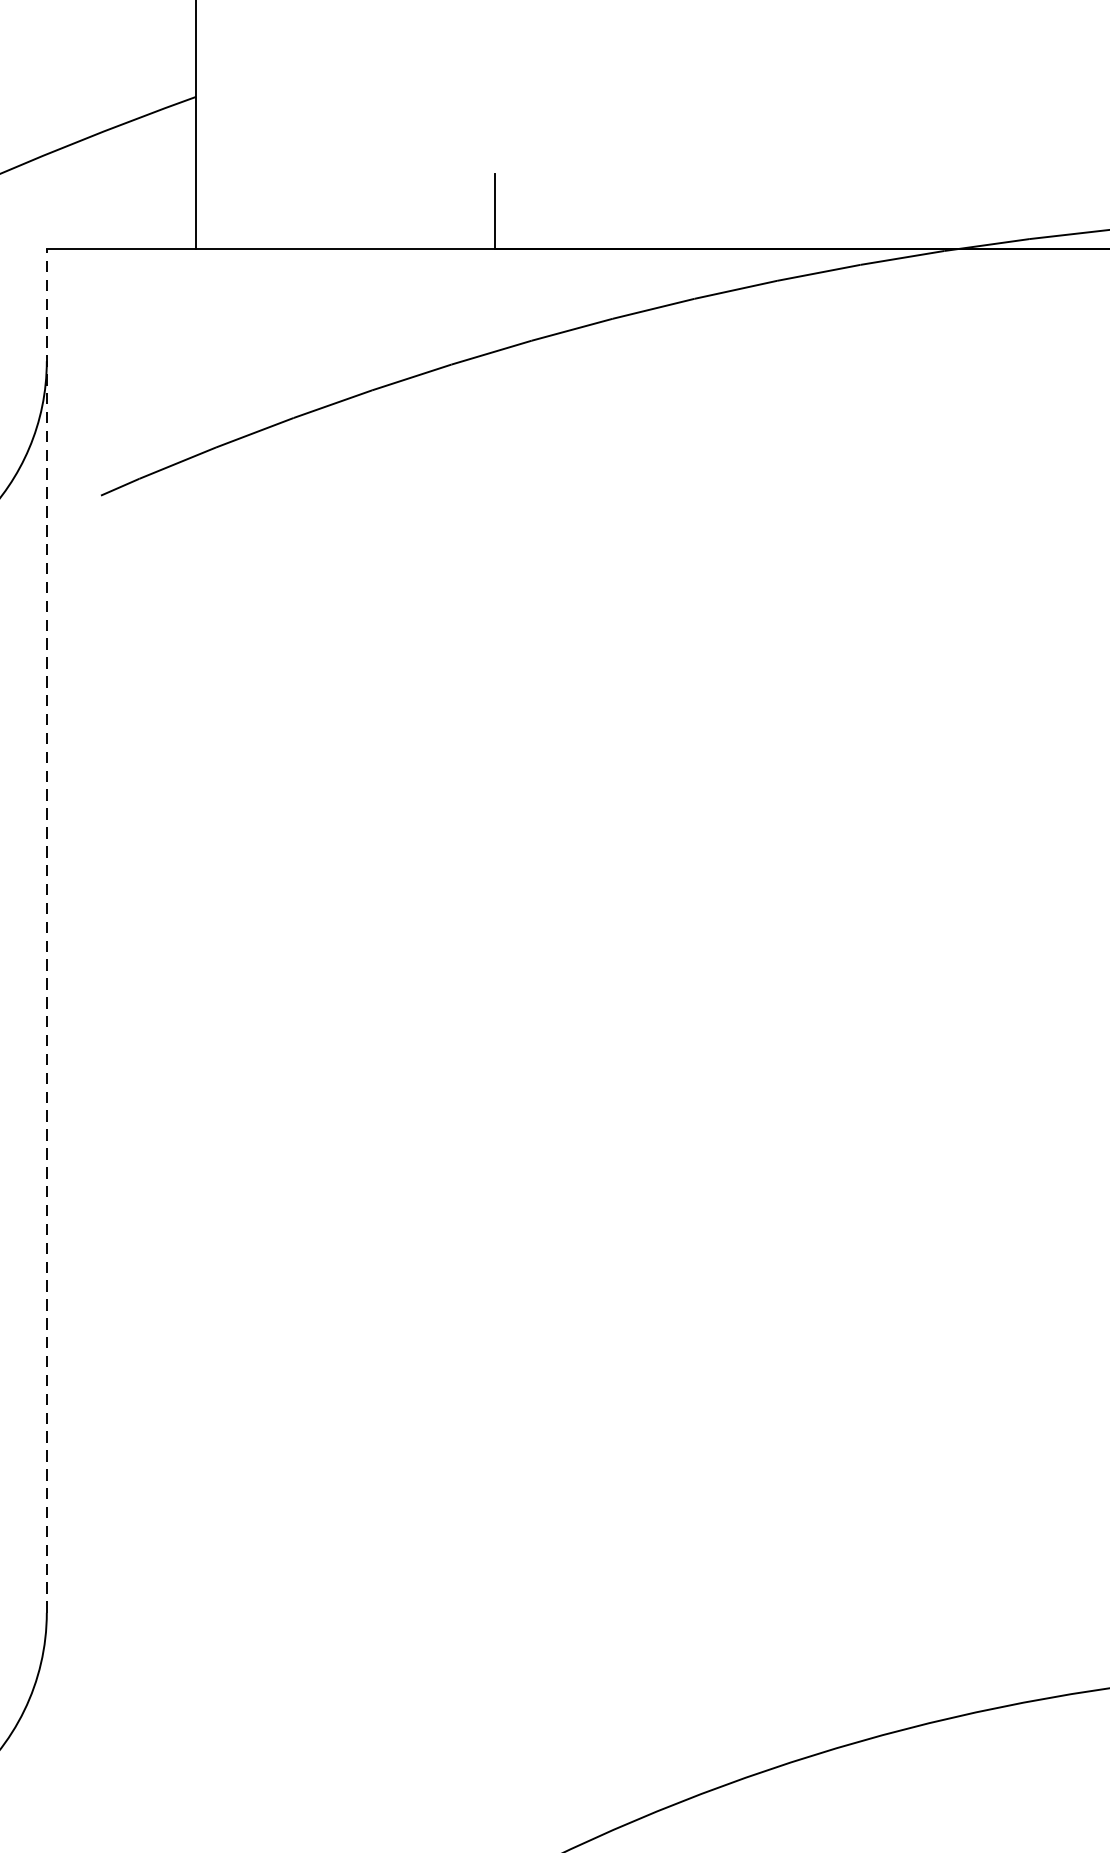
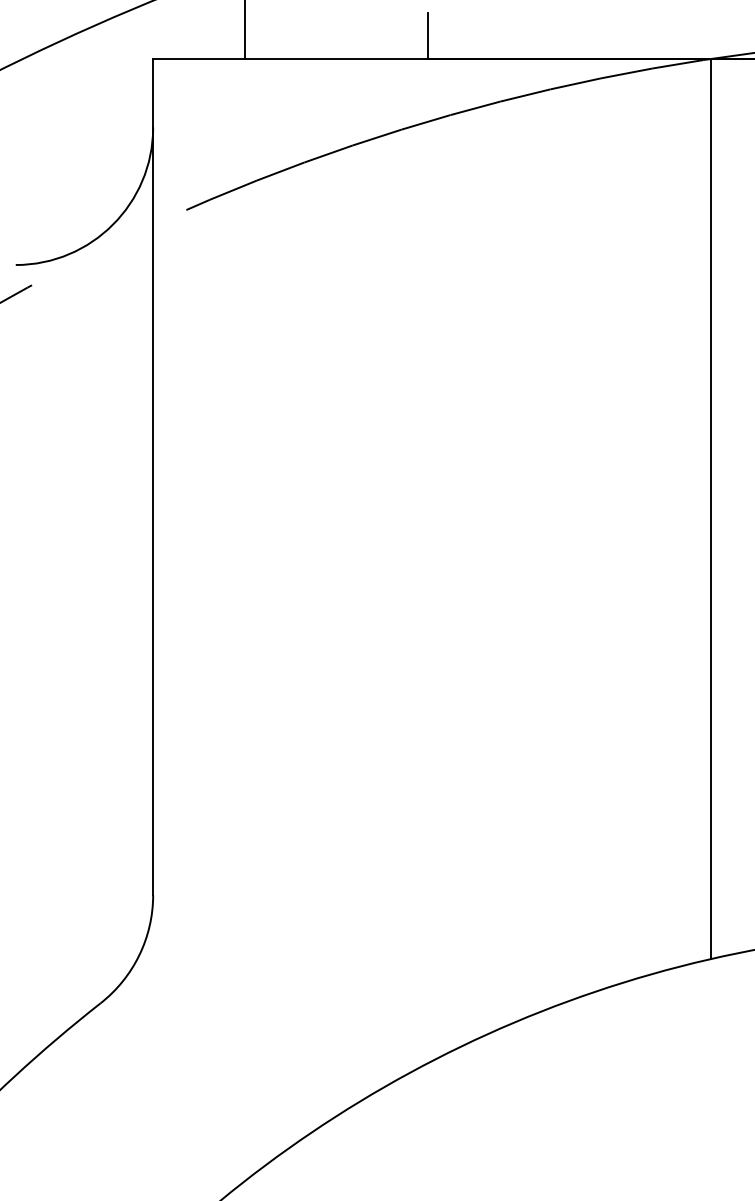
line: (47, 930) -> (153, 476), dashed -> solid
line: (955, 982) -> (710, 508), added

